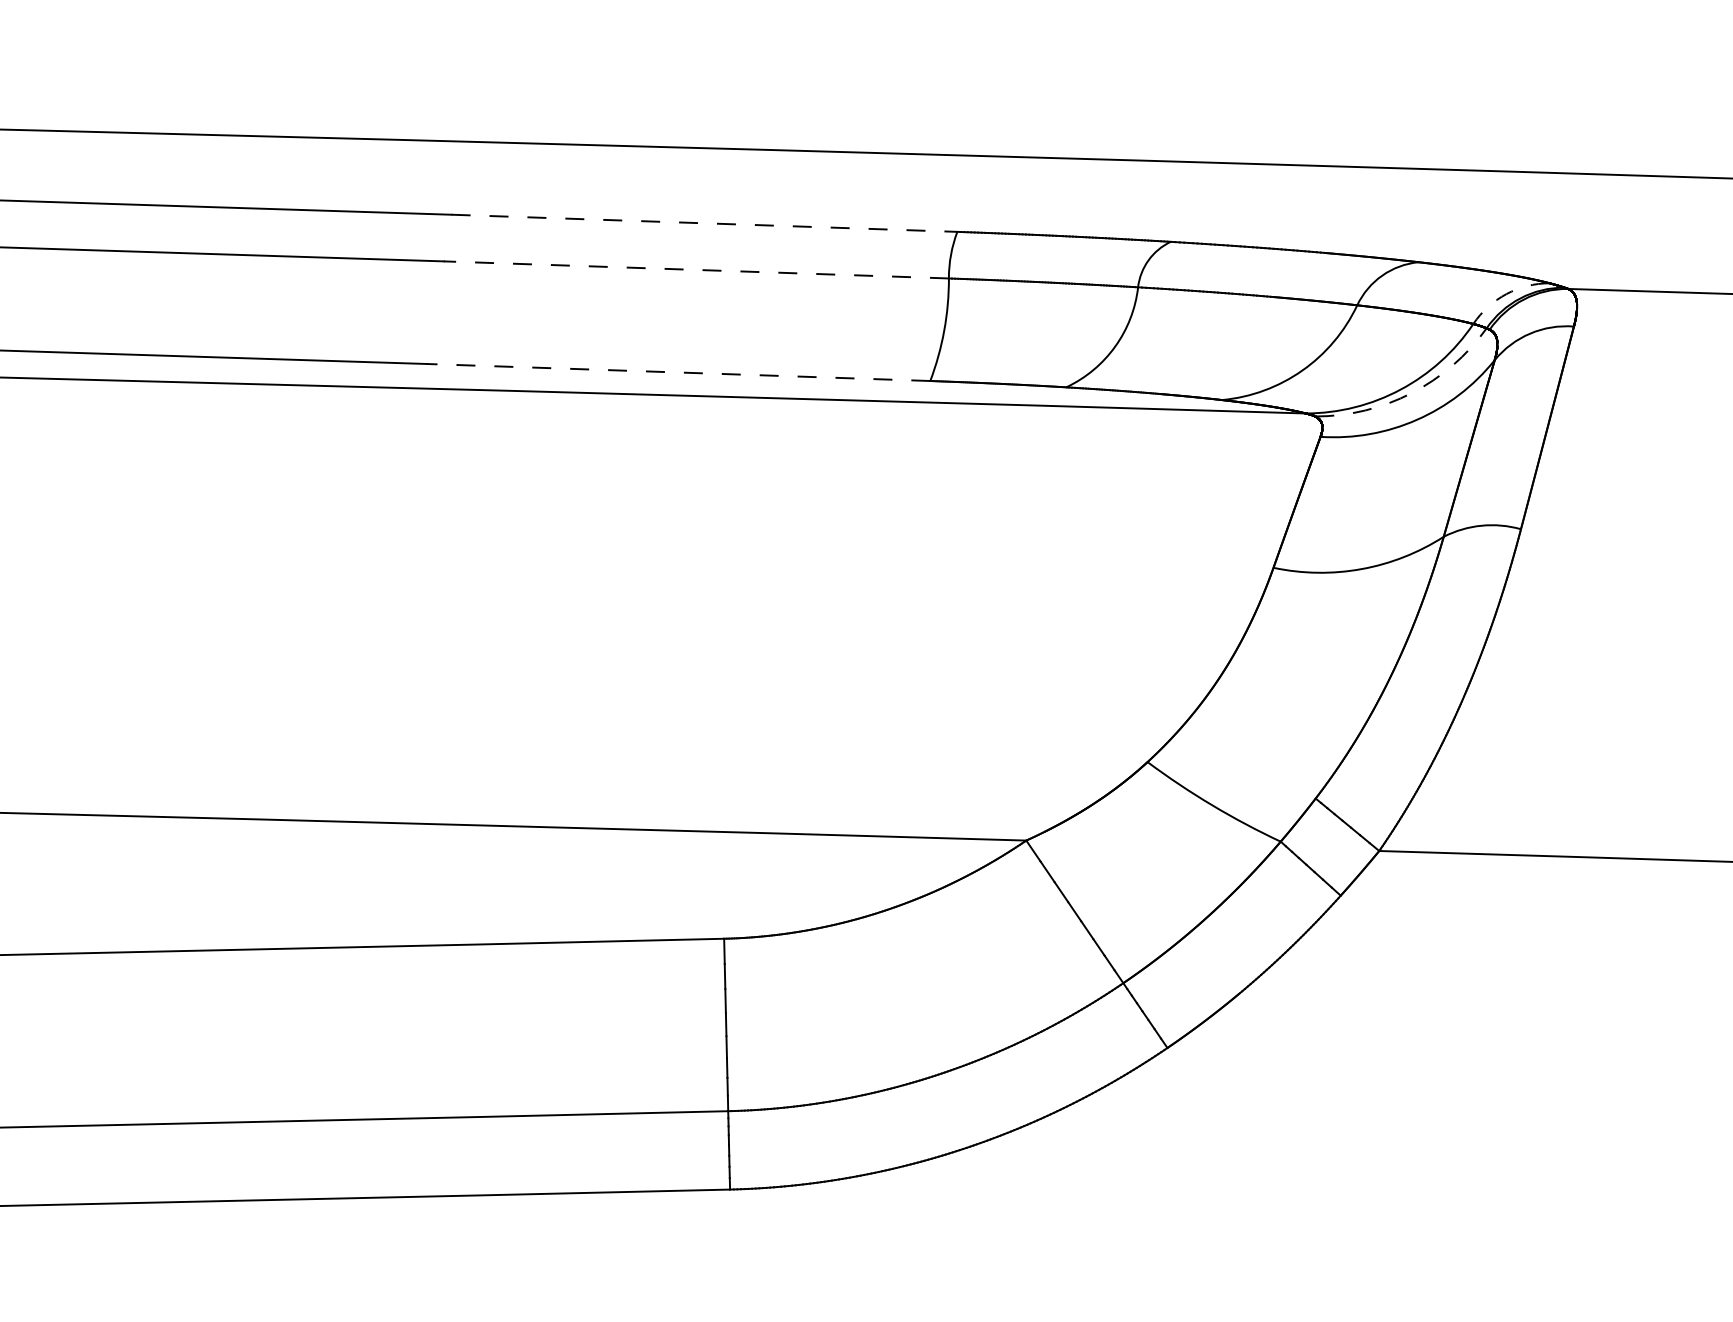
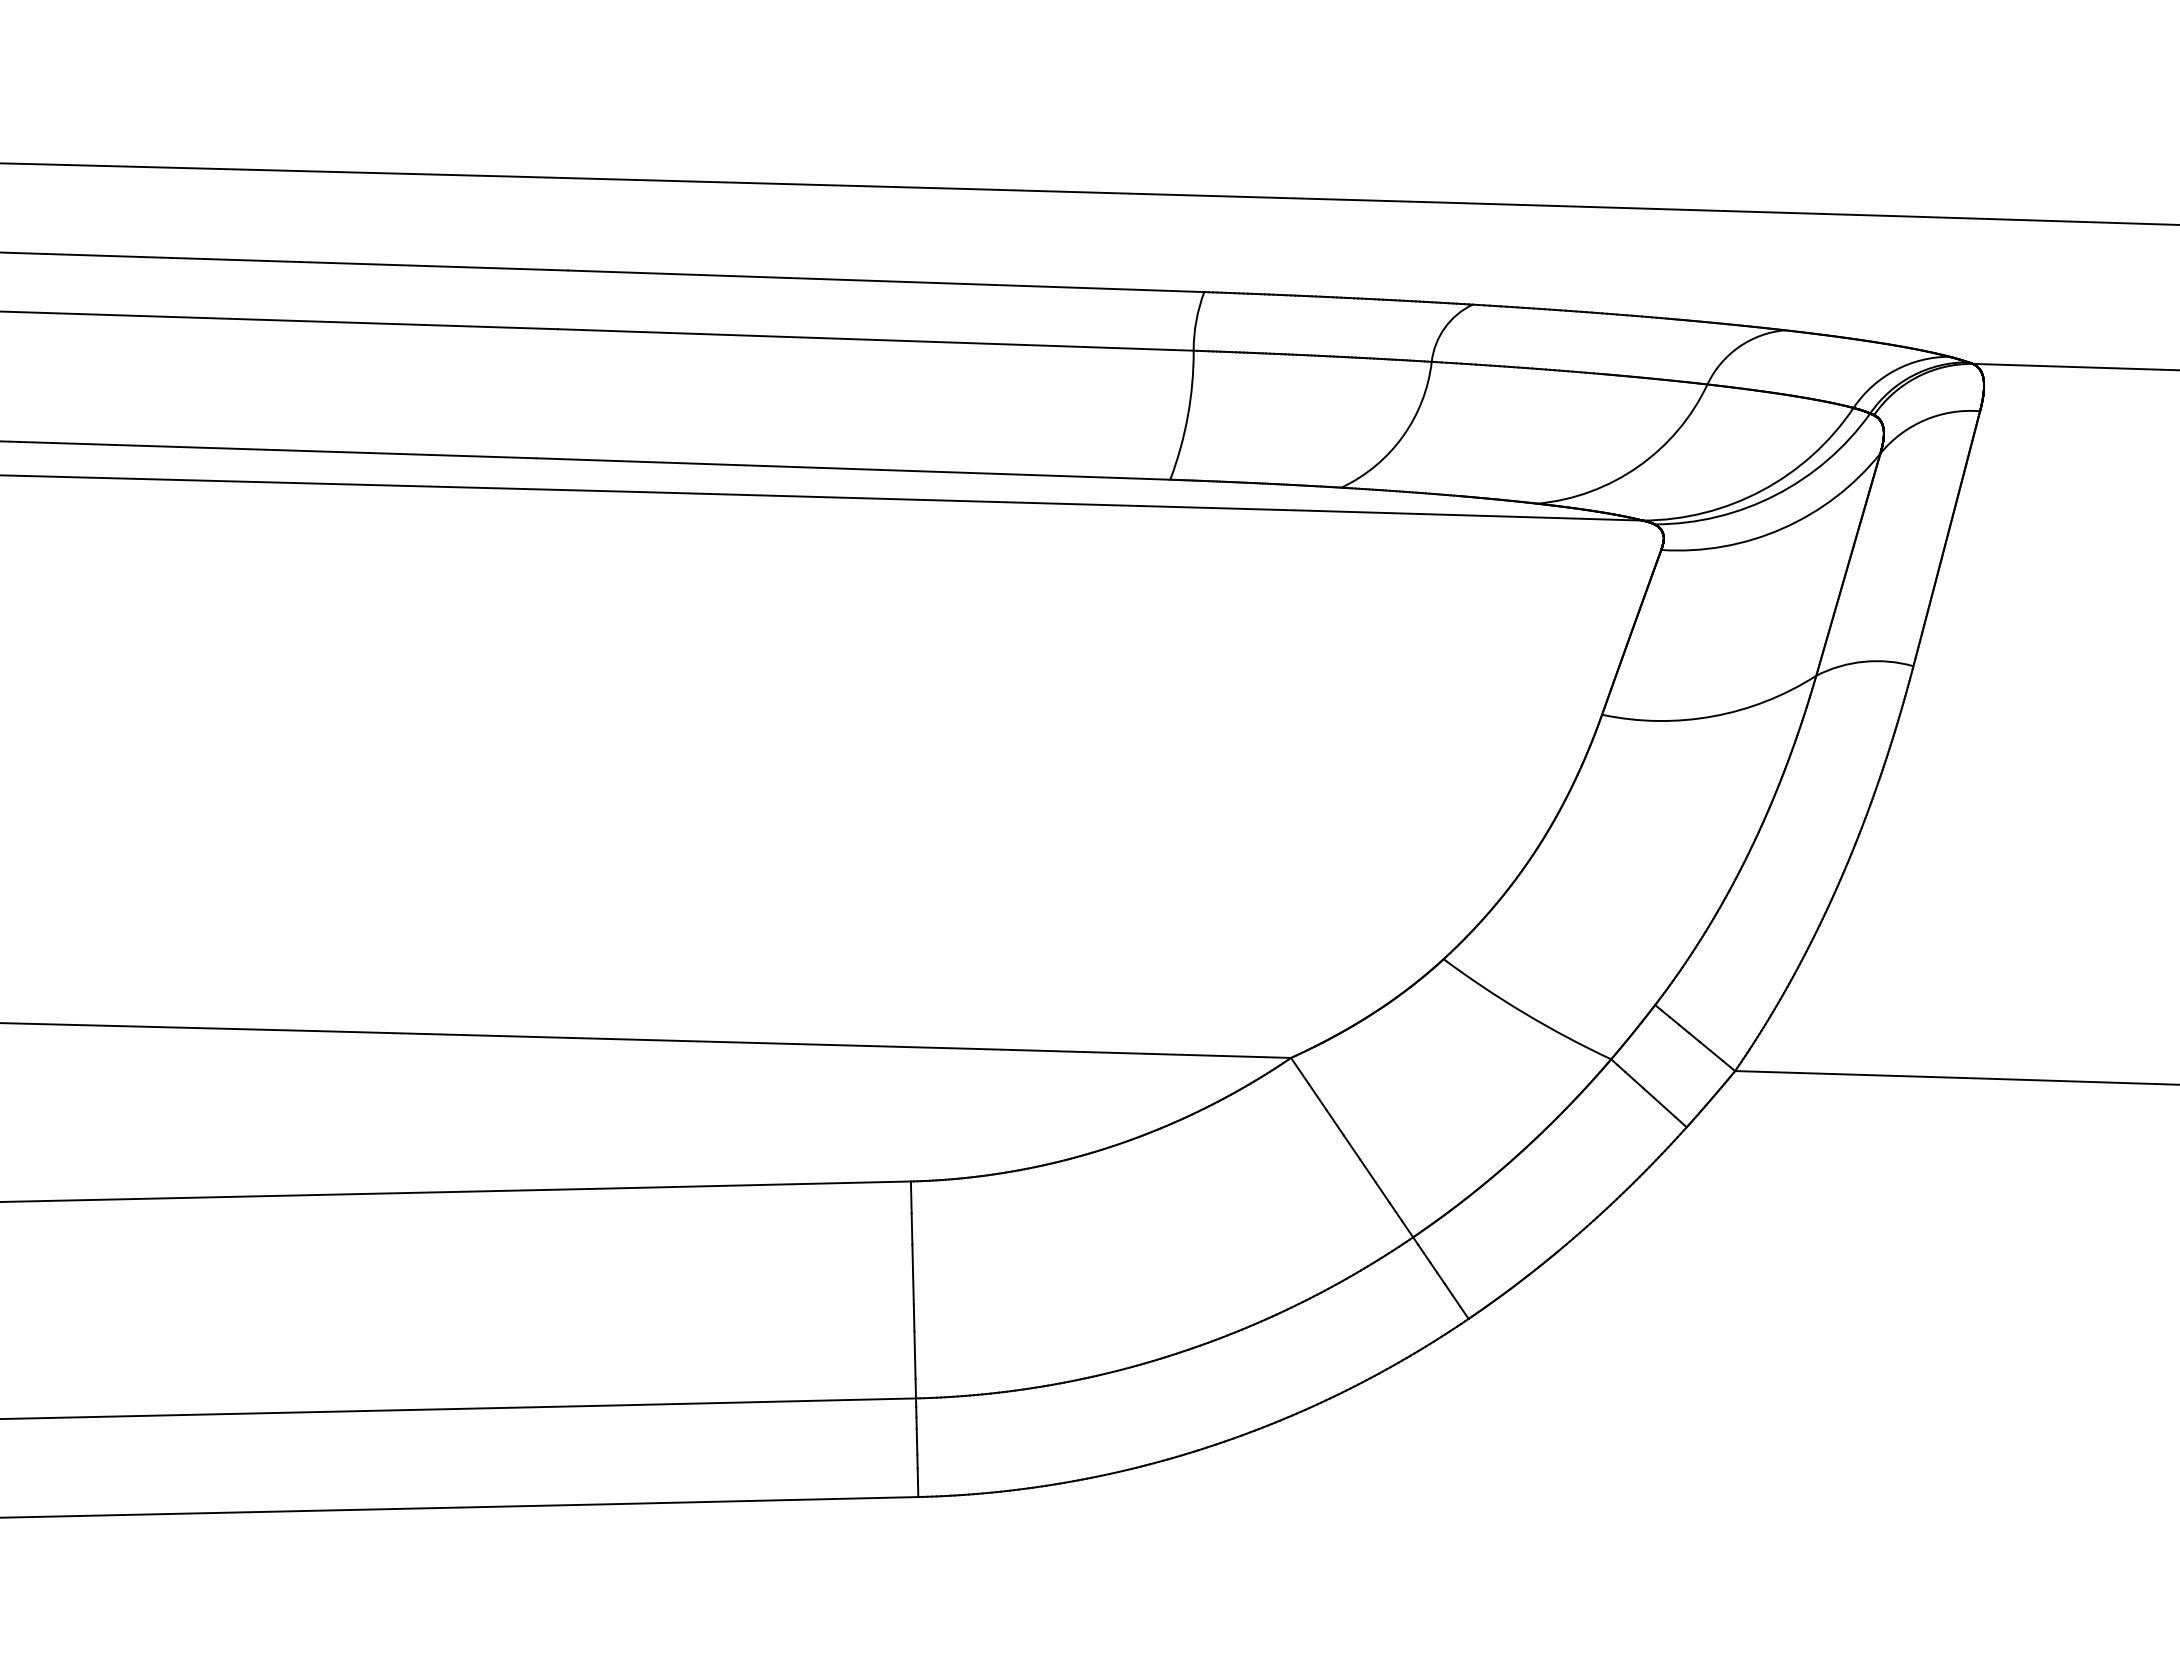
line: (704, 223) -> (886, 281), dashed -> solid
line: (696, 269) -> (875, 339), dashed -> solid
arc: (1506, 294) -> (1895, 370), dashed -> solid
line: (677, 372) -> (852, 469), dashed -> solid
arc: (1411, 393) -> (1775, 495), dashed -> solid

